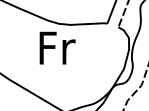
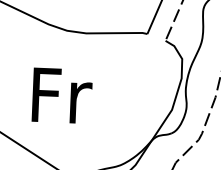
text: (57, 47) -> (62, 94), moved

